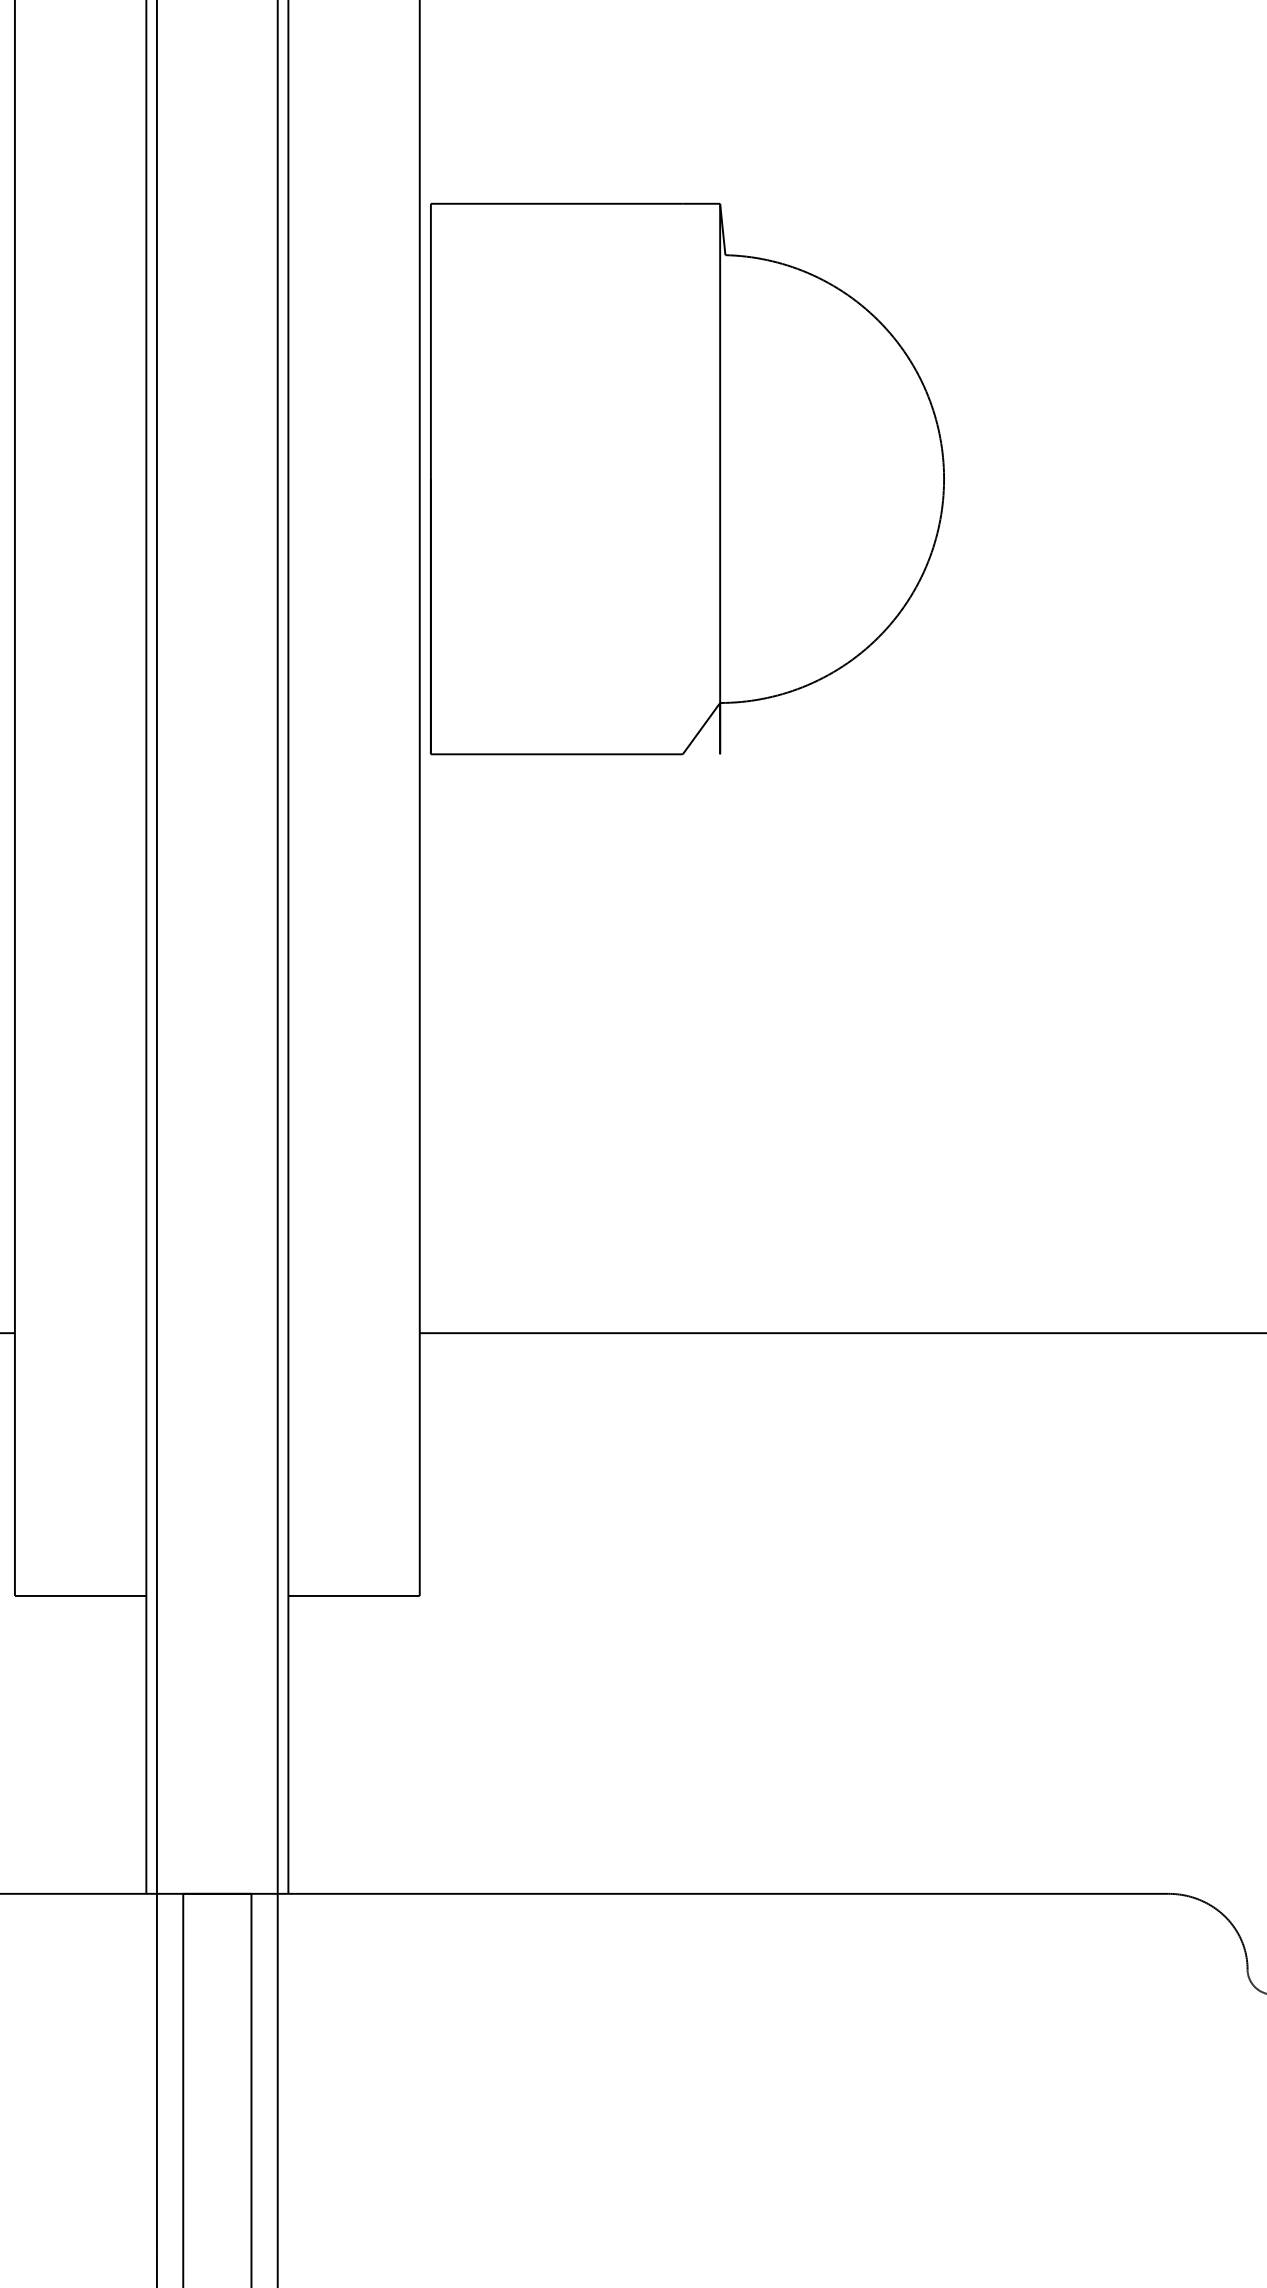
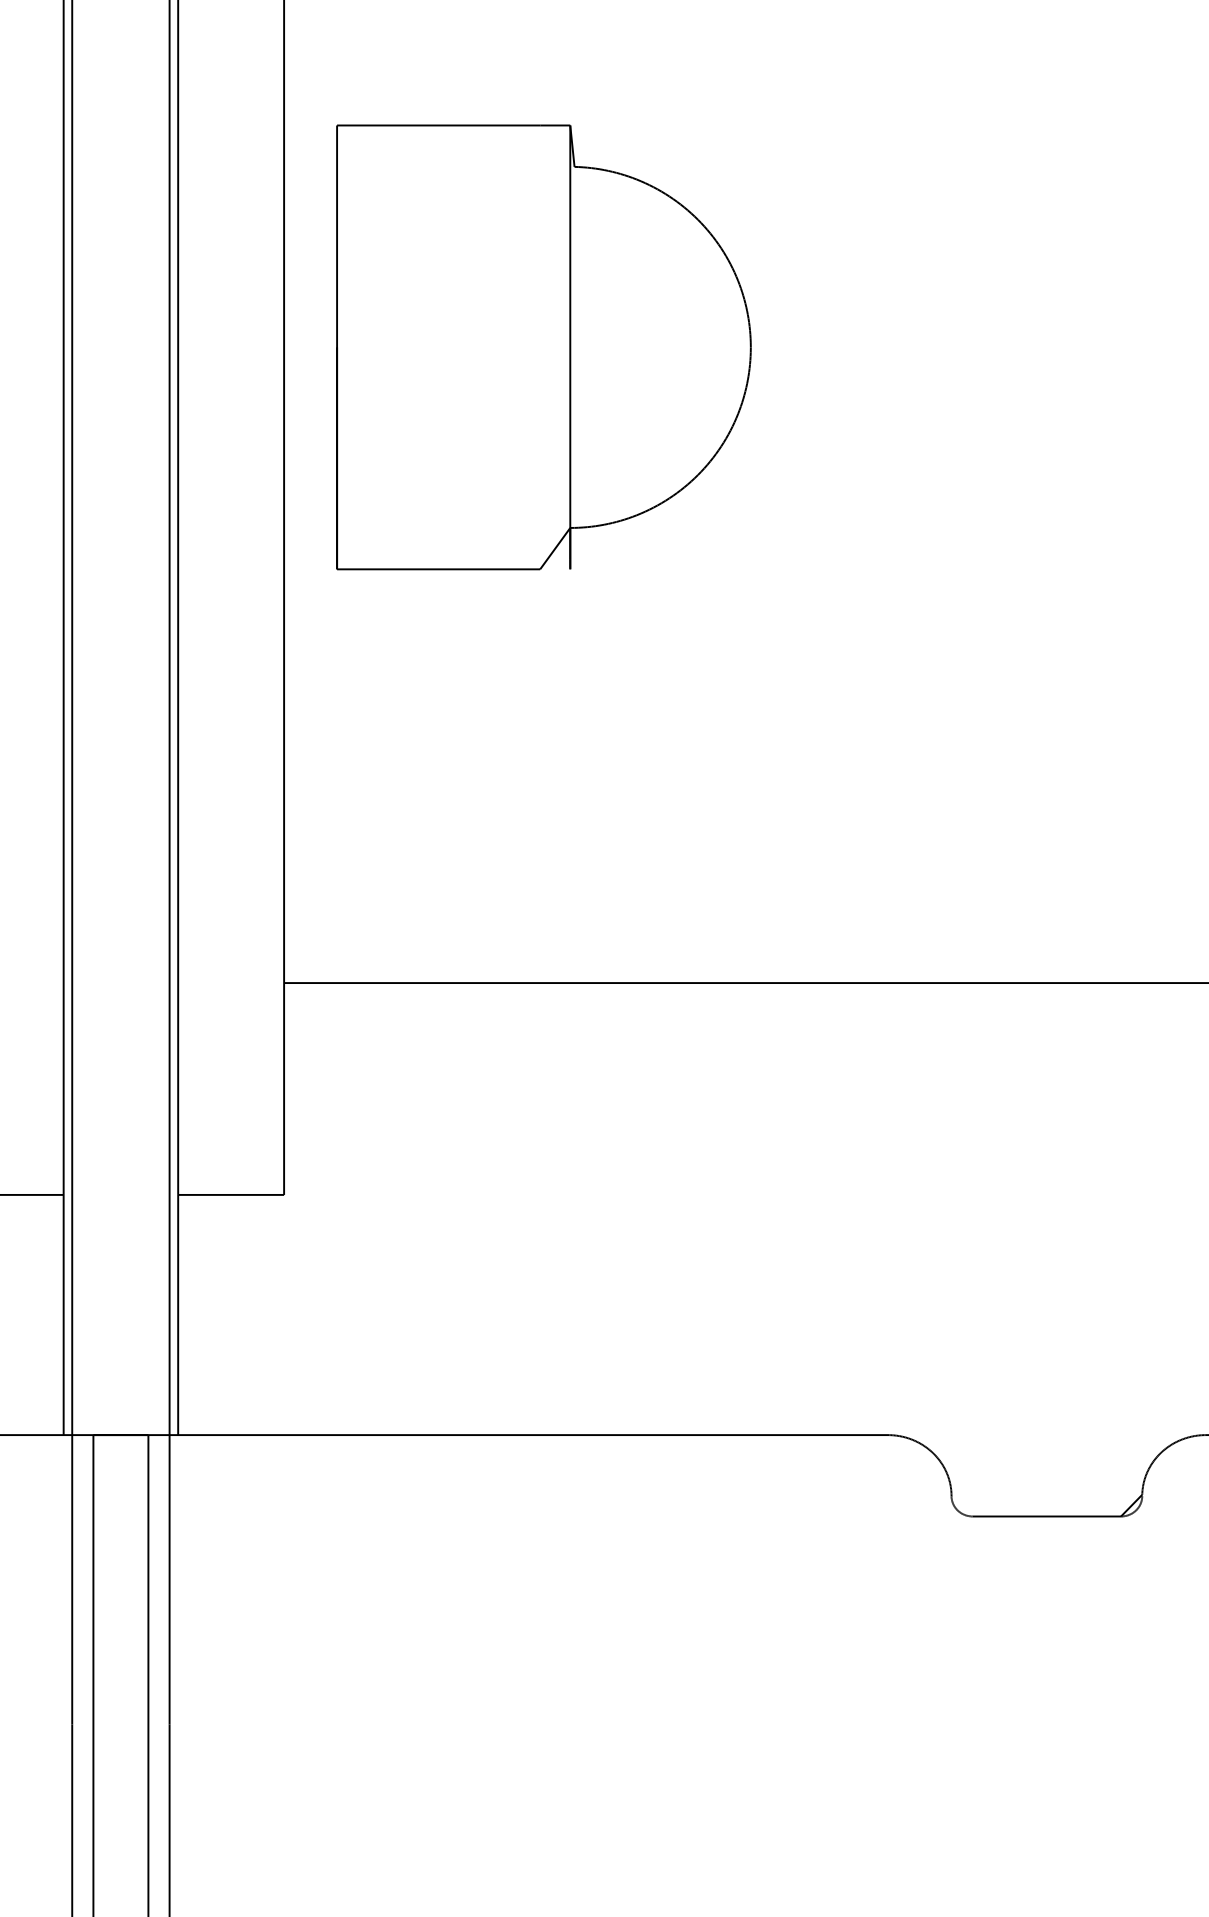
part: (686, 479) -> (543, 347), moved

